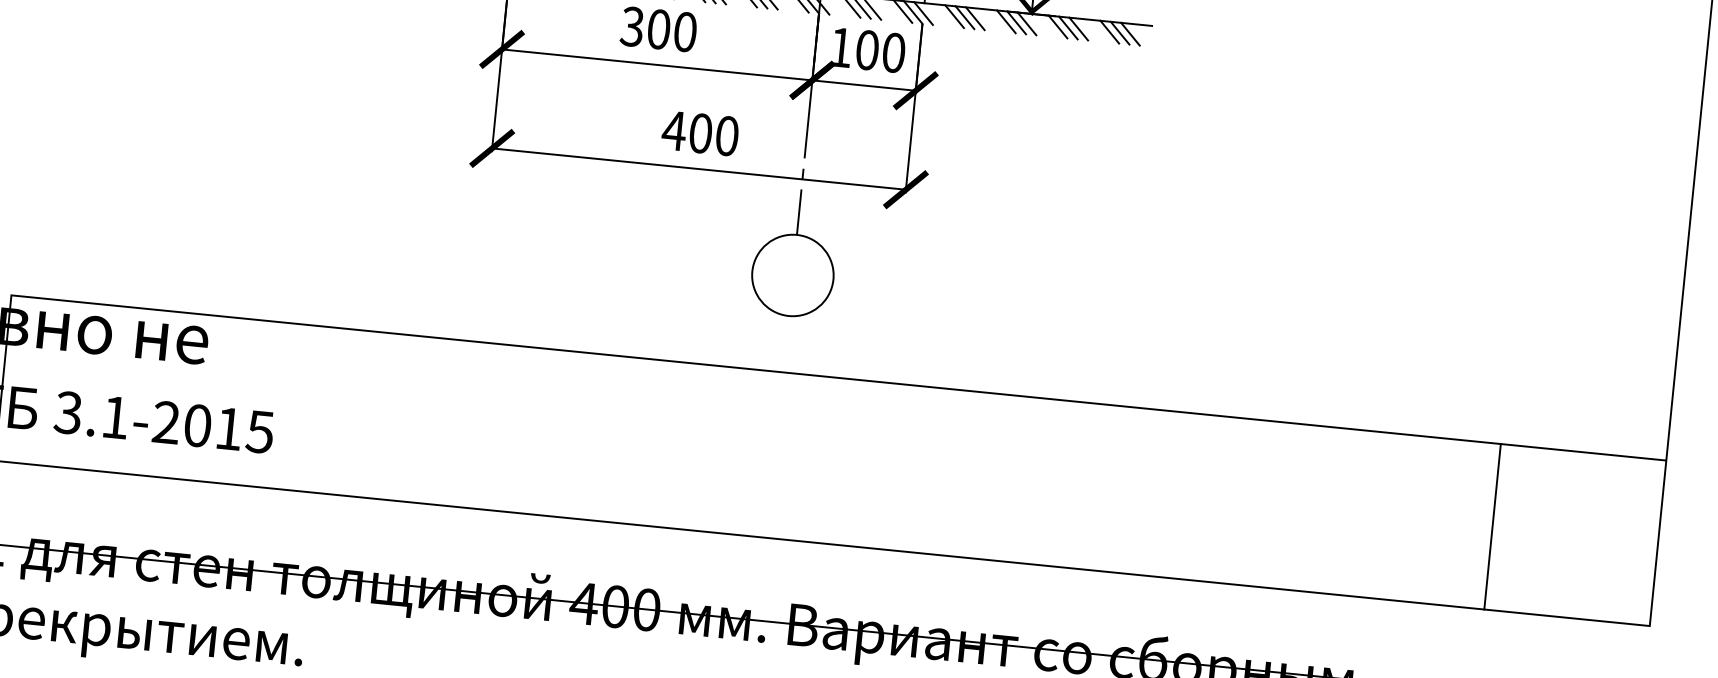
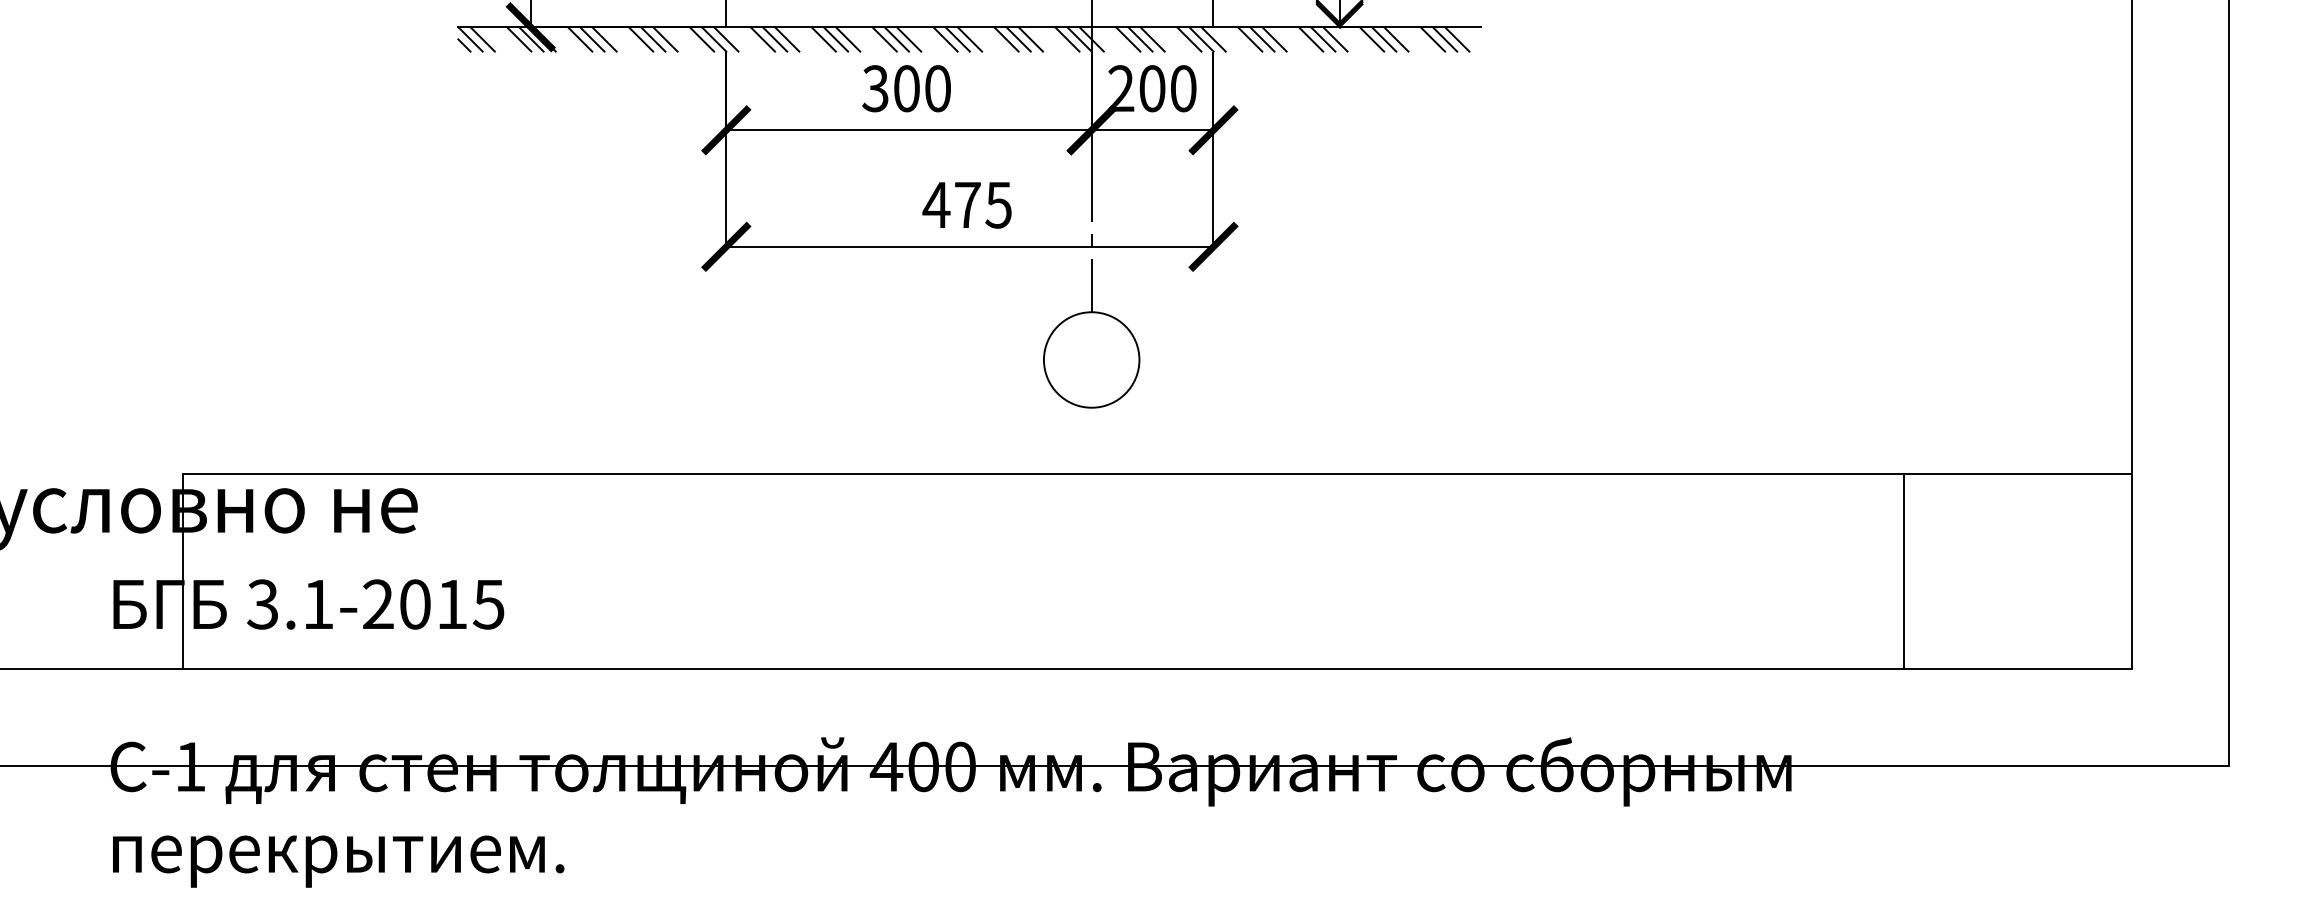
text: (841, 47) -> (1121, 88), 100 -> 200
text: (714, 134) -> (983, 204), 400 -> 475
line: (1492, 526) -> (1903, 571), moved

